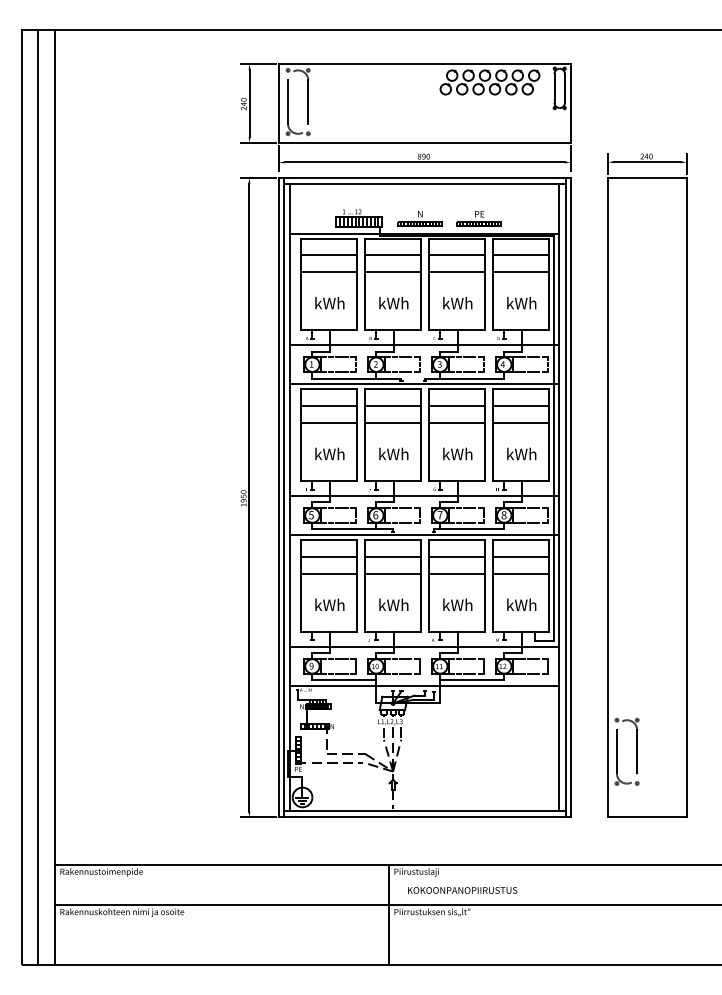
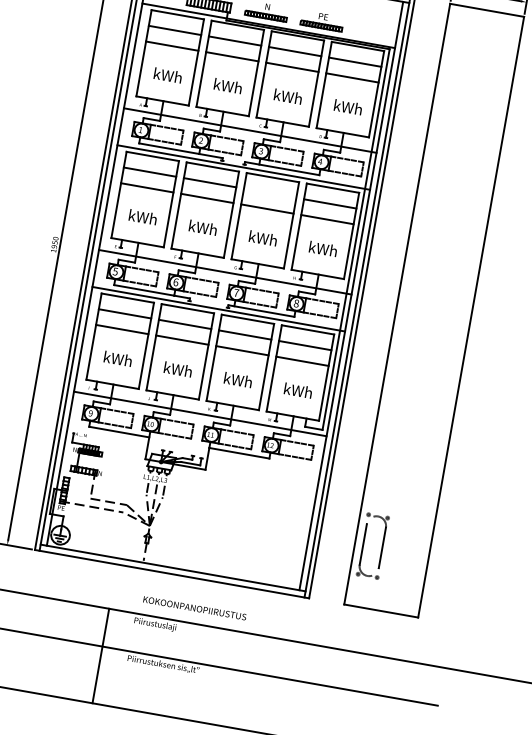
line: (456, 406) -> (269, 193), removed
line: (424, 686) -> (193, 451), removed
text: (462, 890) -> (194, 608), moved
line: (389, 914) -> (101, 655), moved

